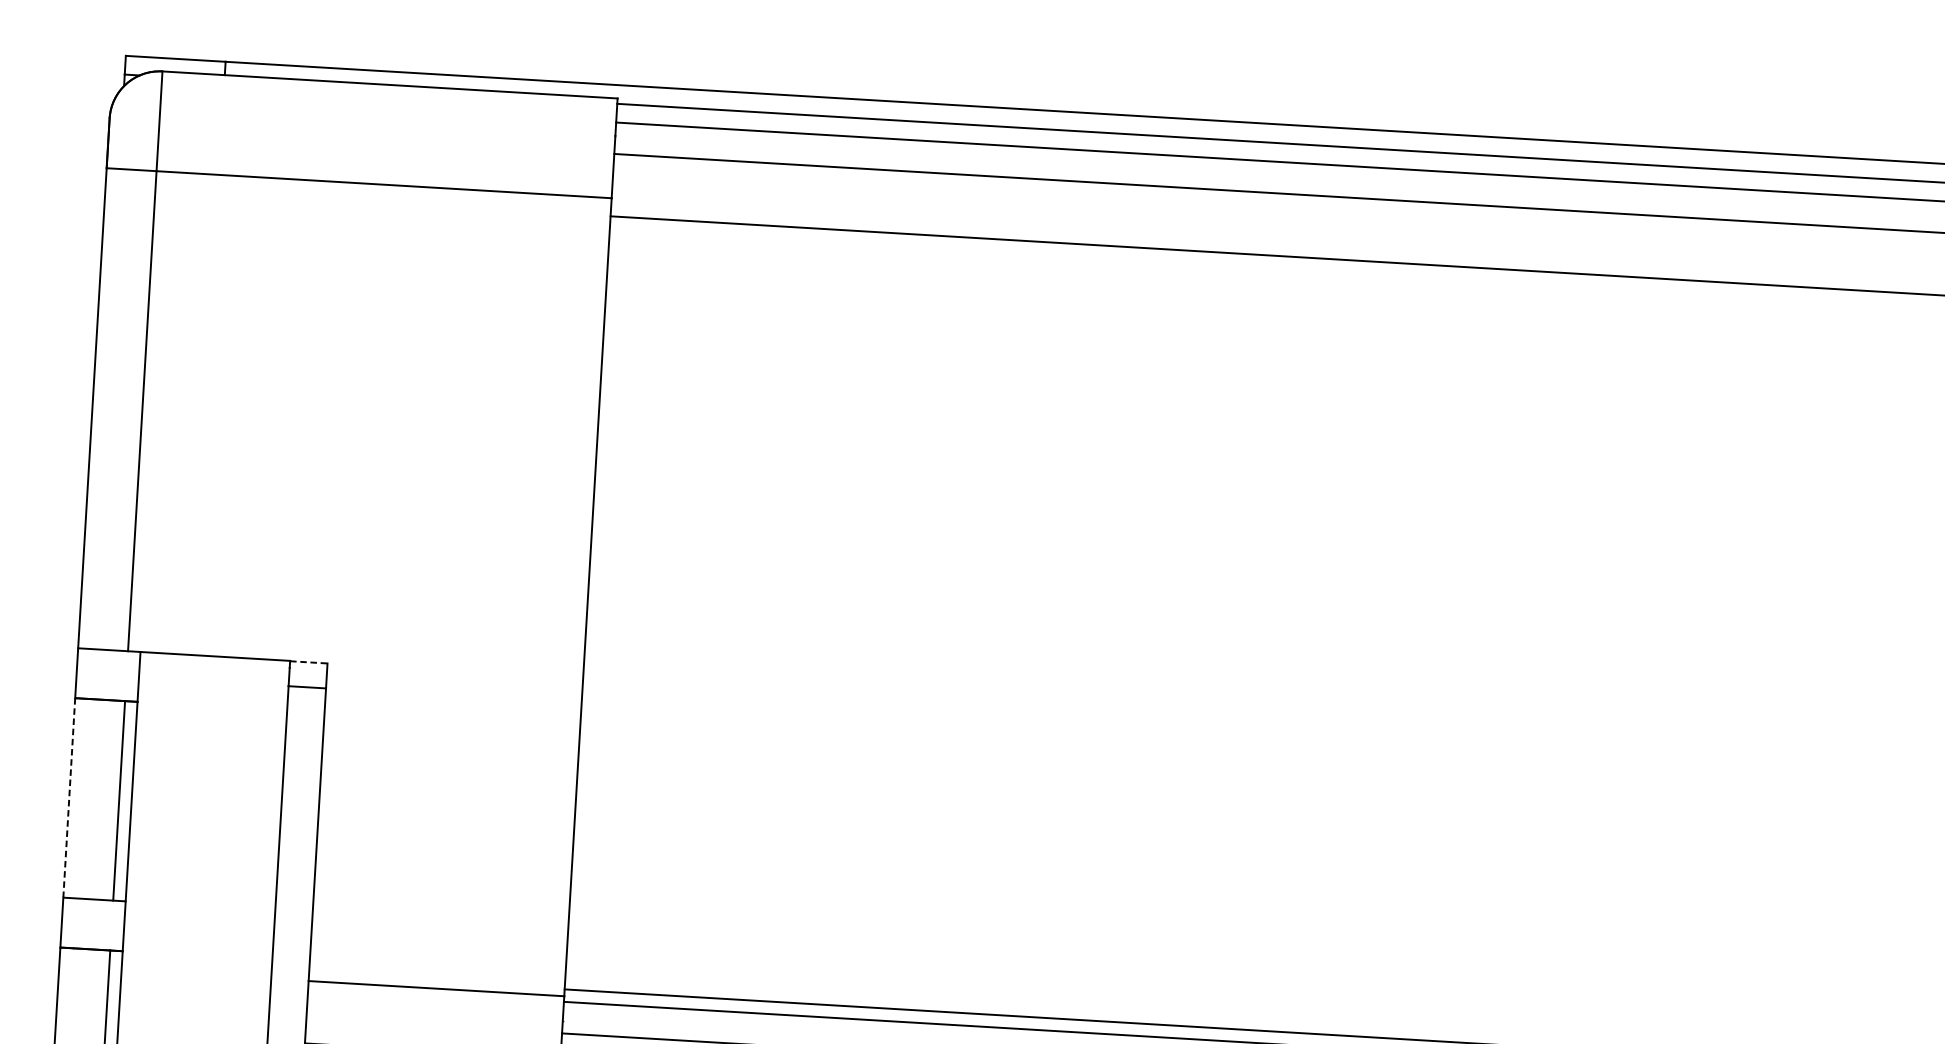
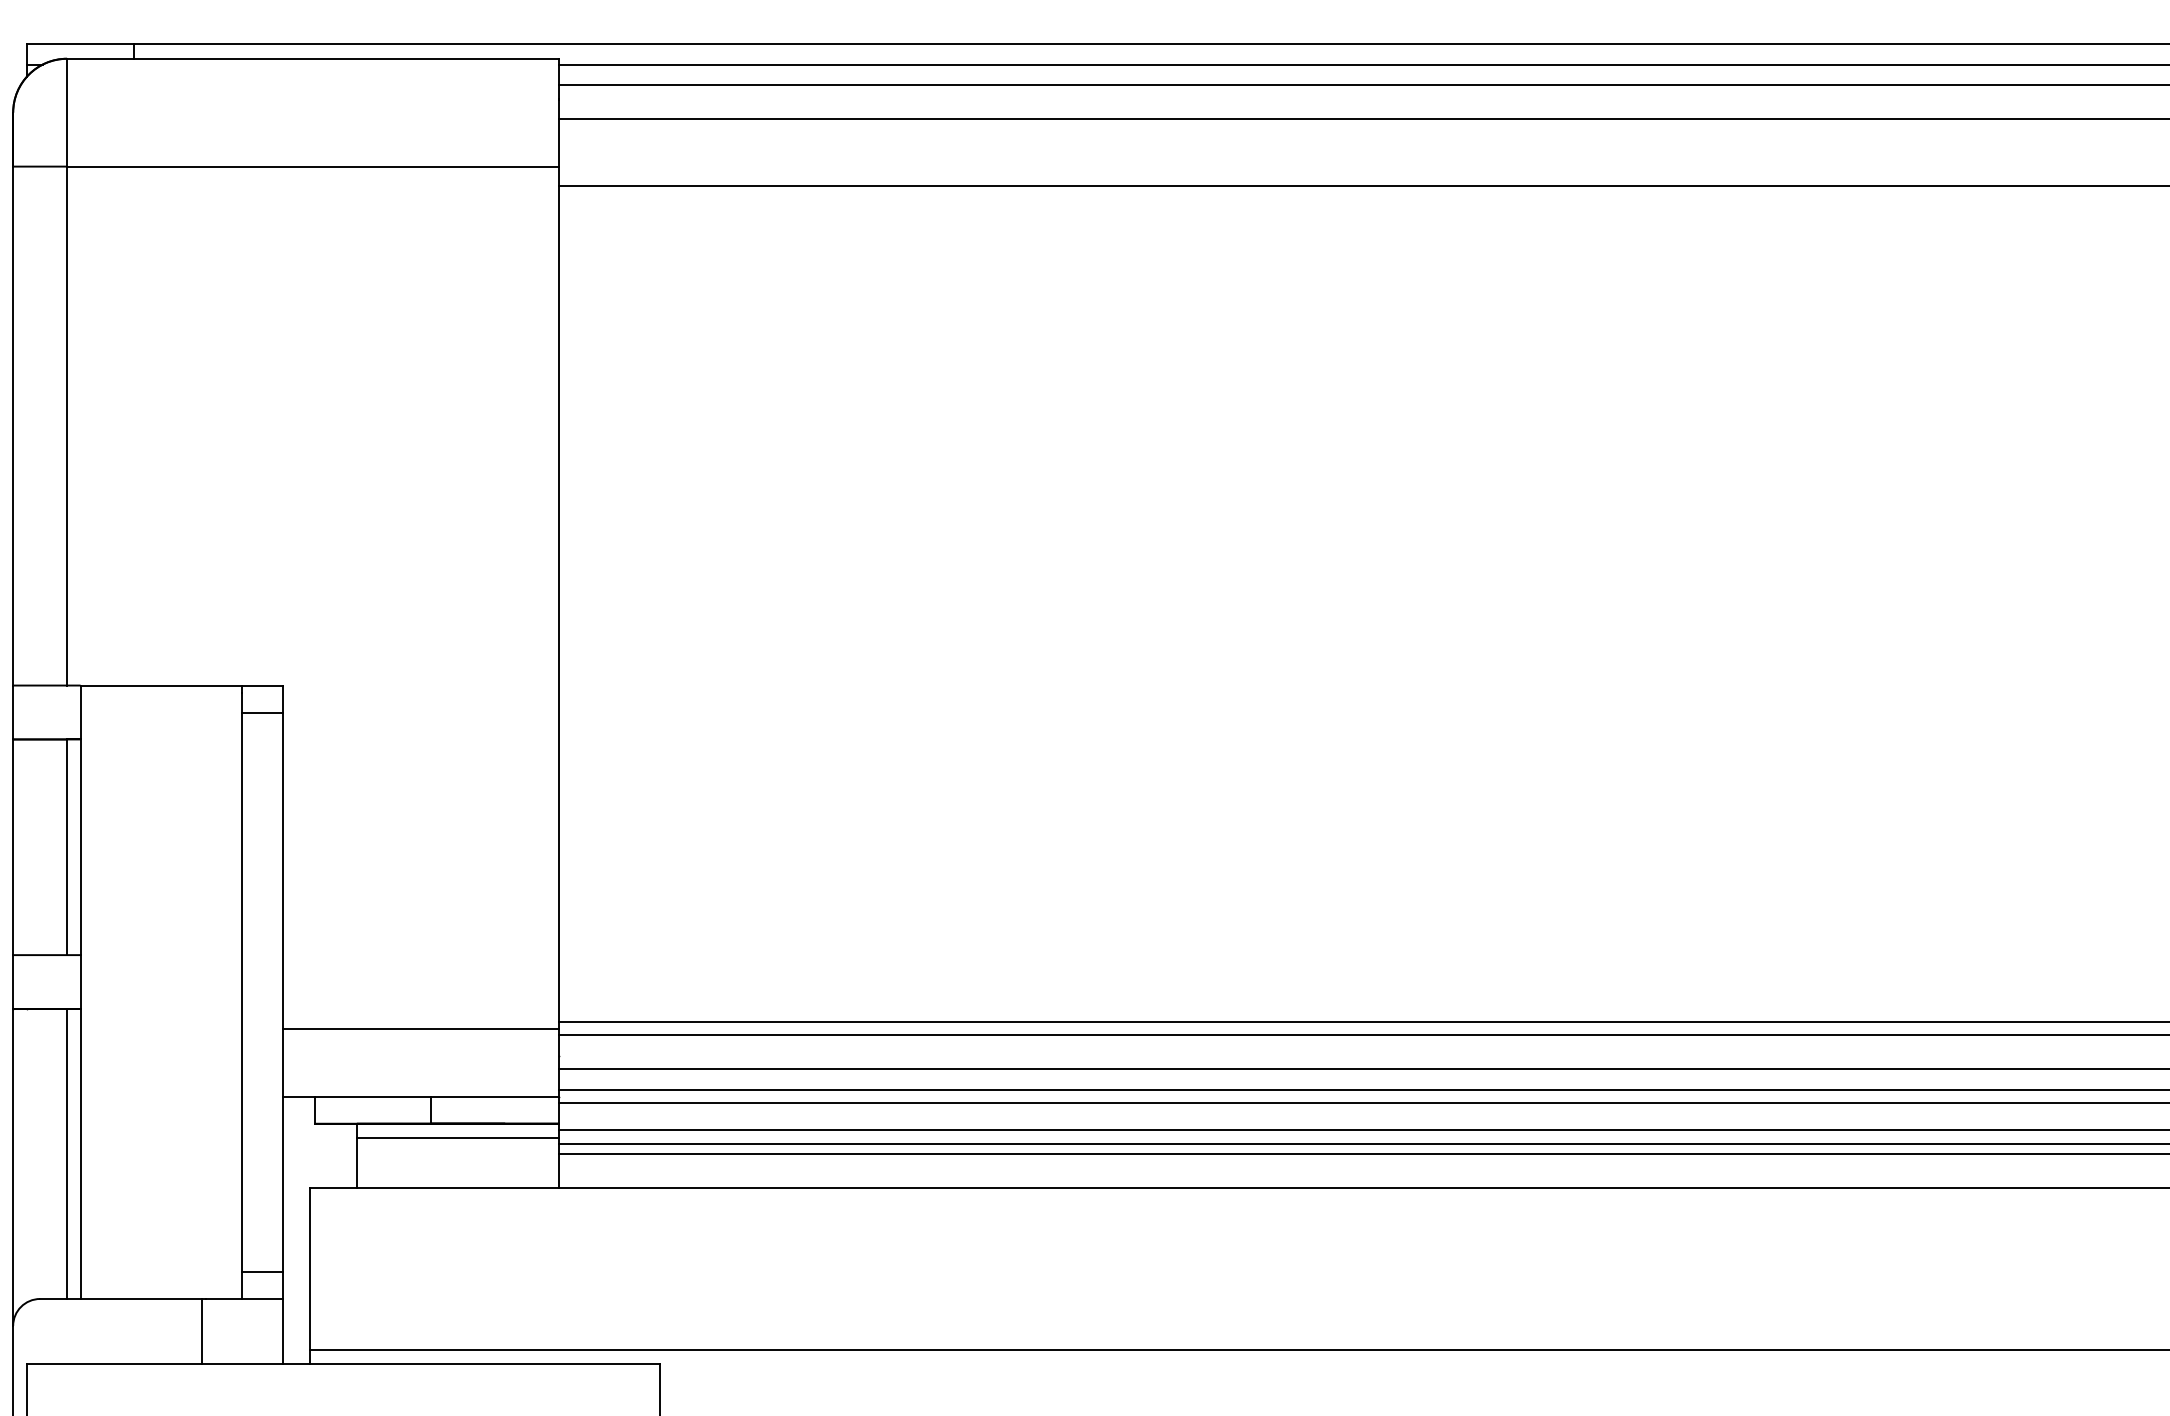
line: (309, 661) -> (263, 685), dashed -> solid
line: (69, 798) -> (13, 847), dashed -> solid

